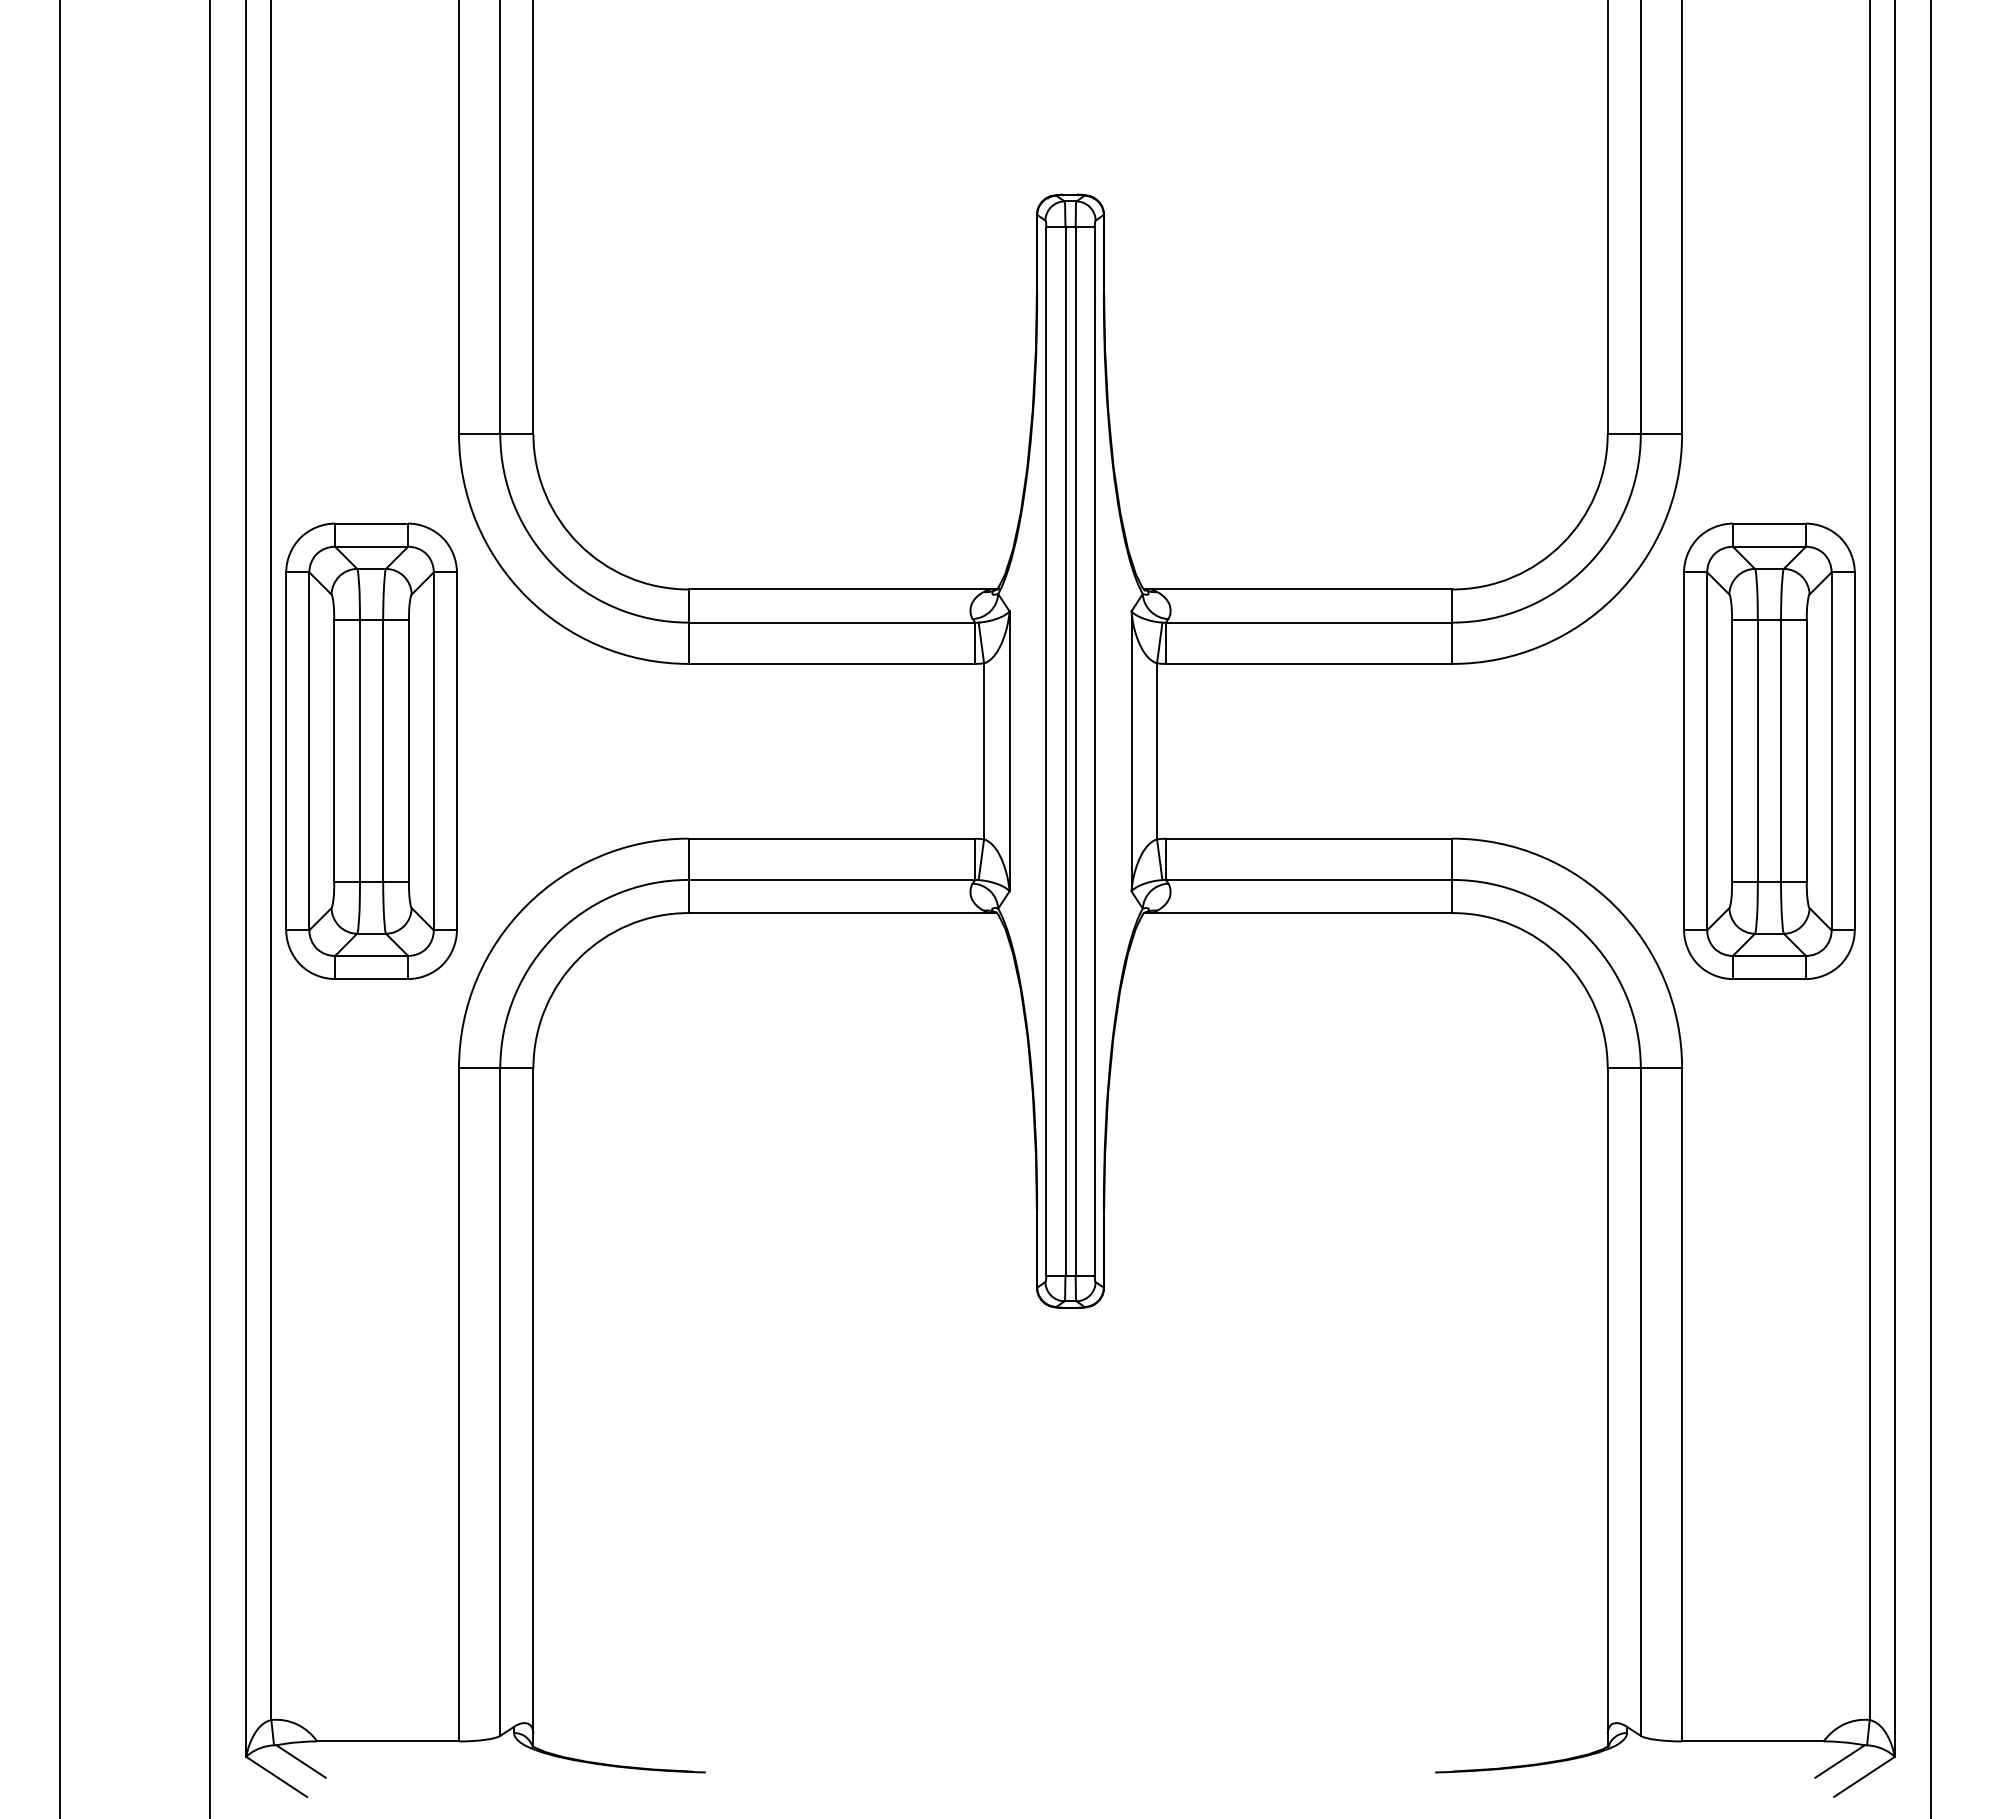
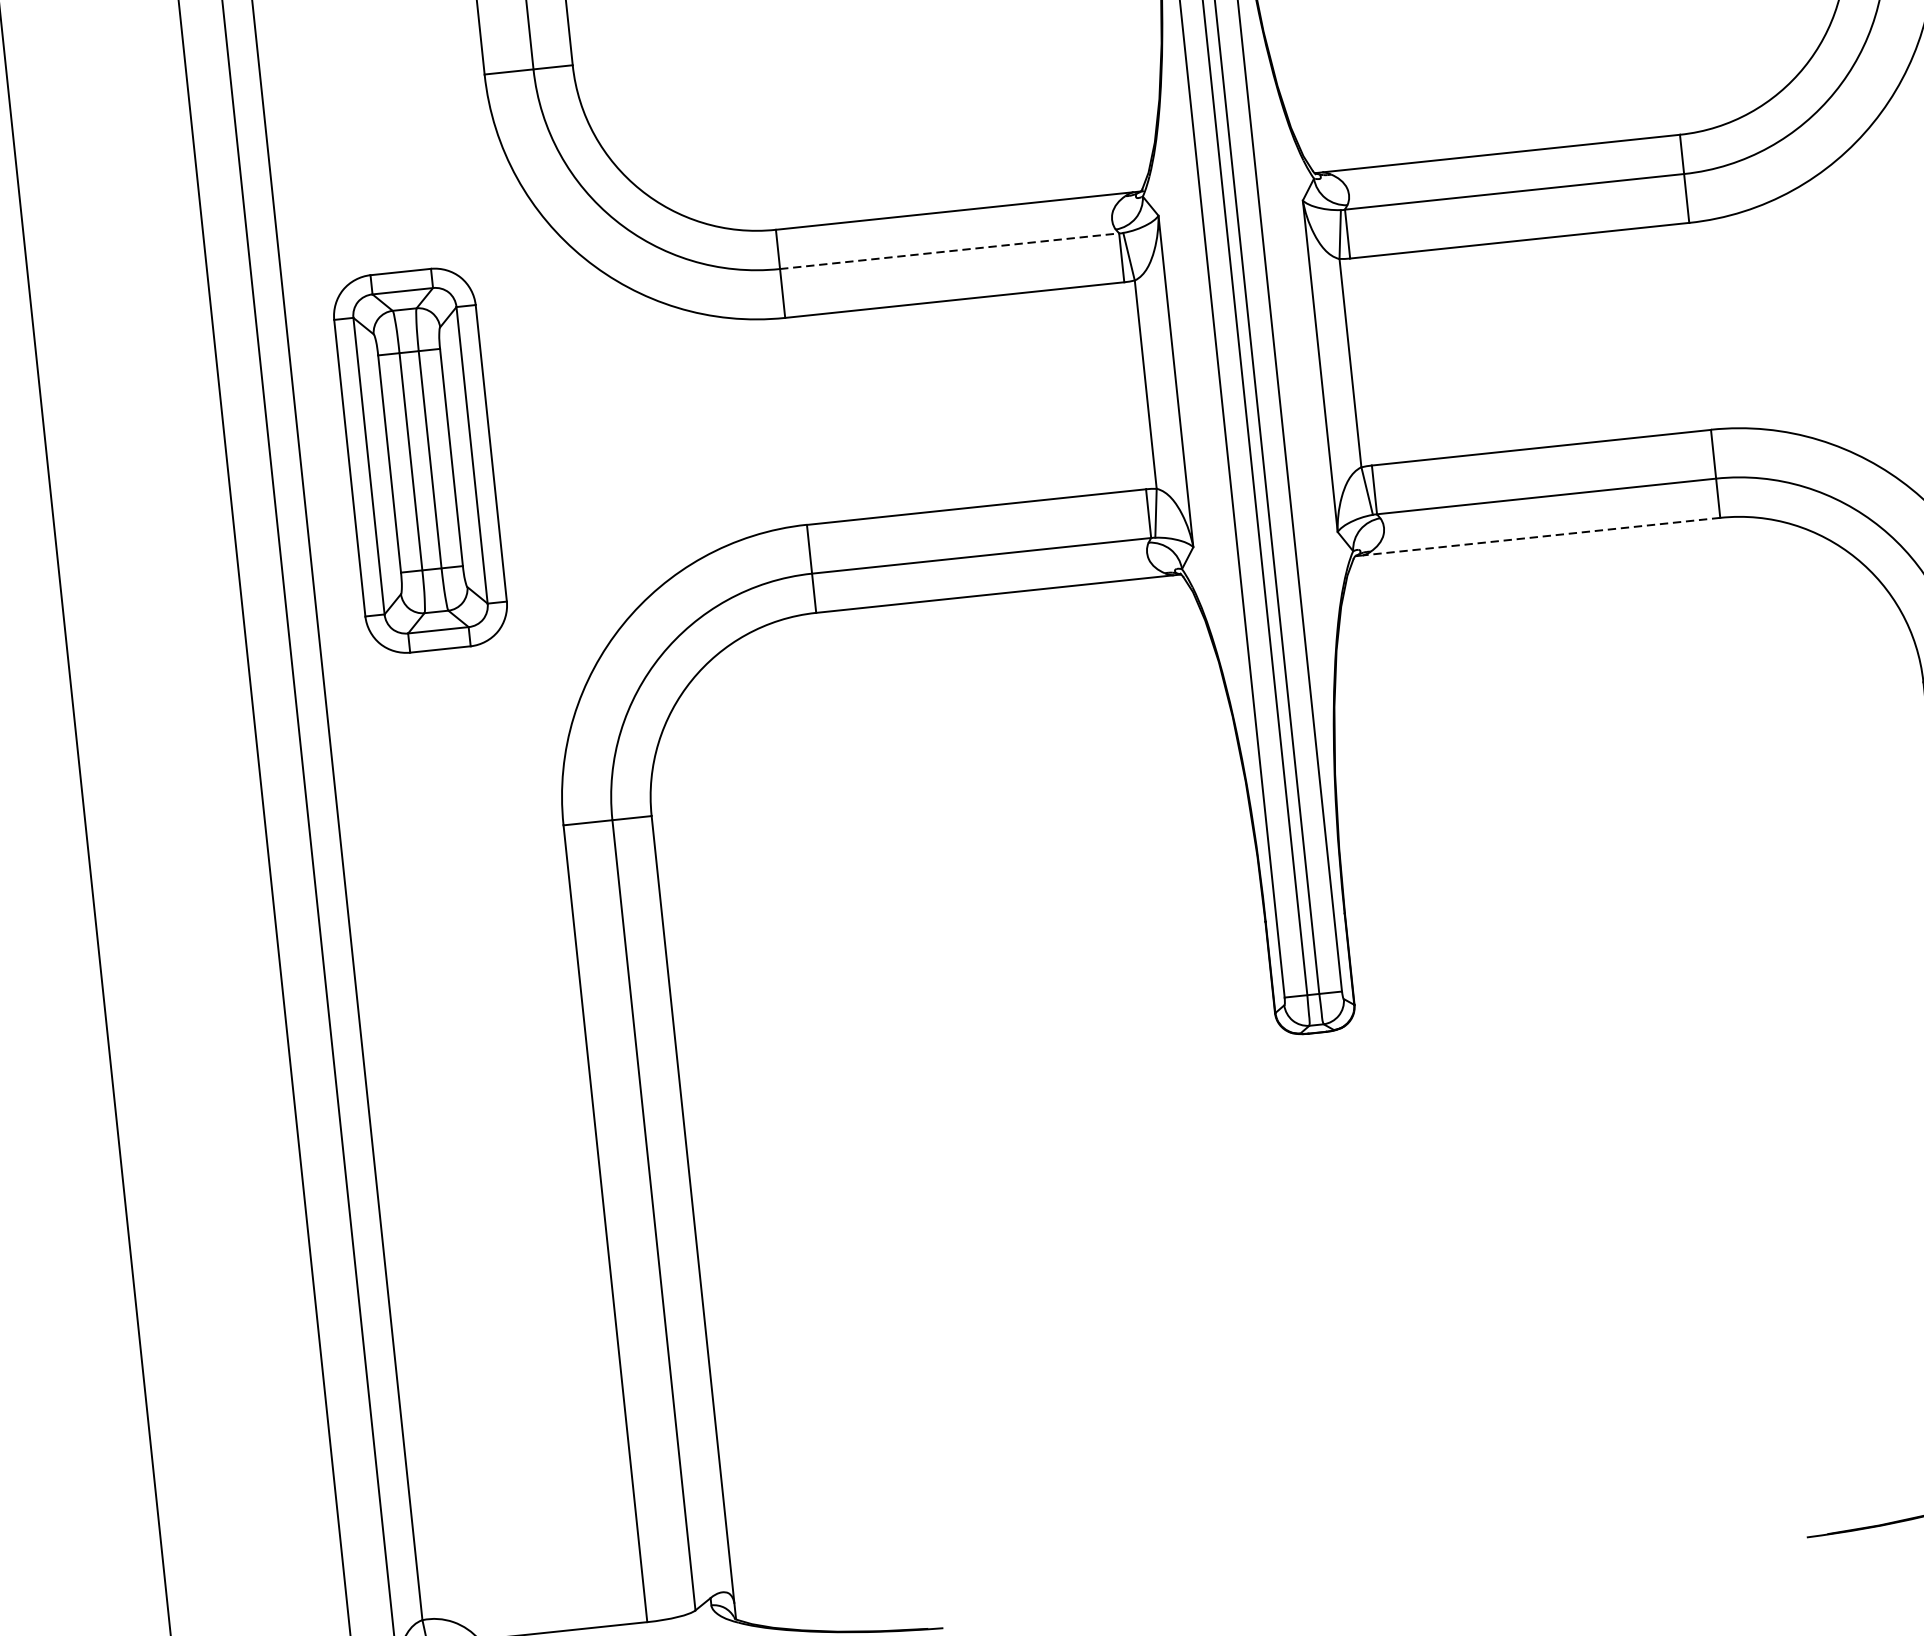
line: (832, 622) -> (950, 250), solid -> dashed
part: (371, 750) -> (420, 459), size x0.7
line: (1301, 913) -> (1541, 537), solid -> dashed

